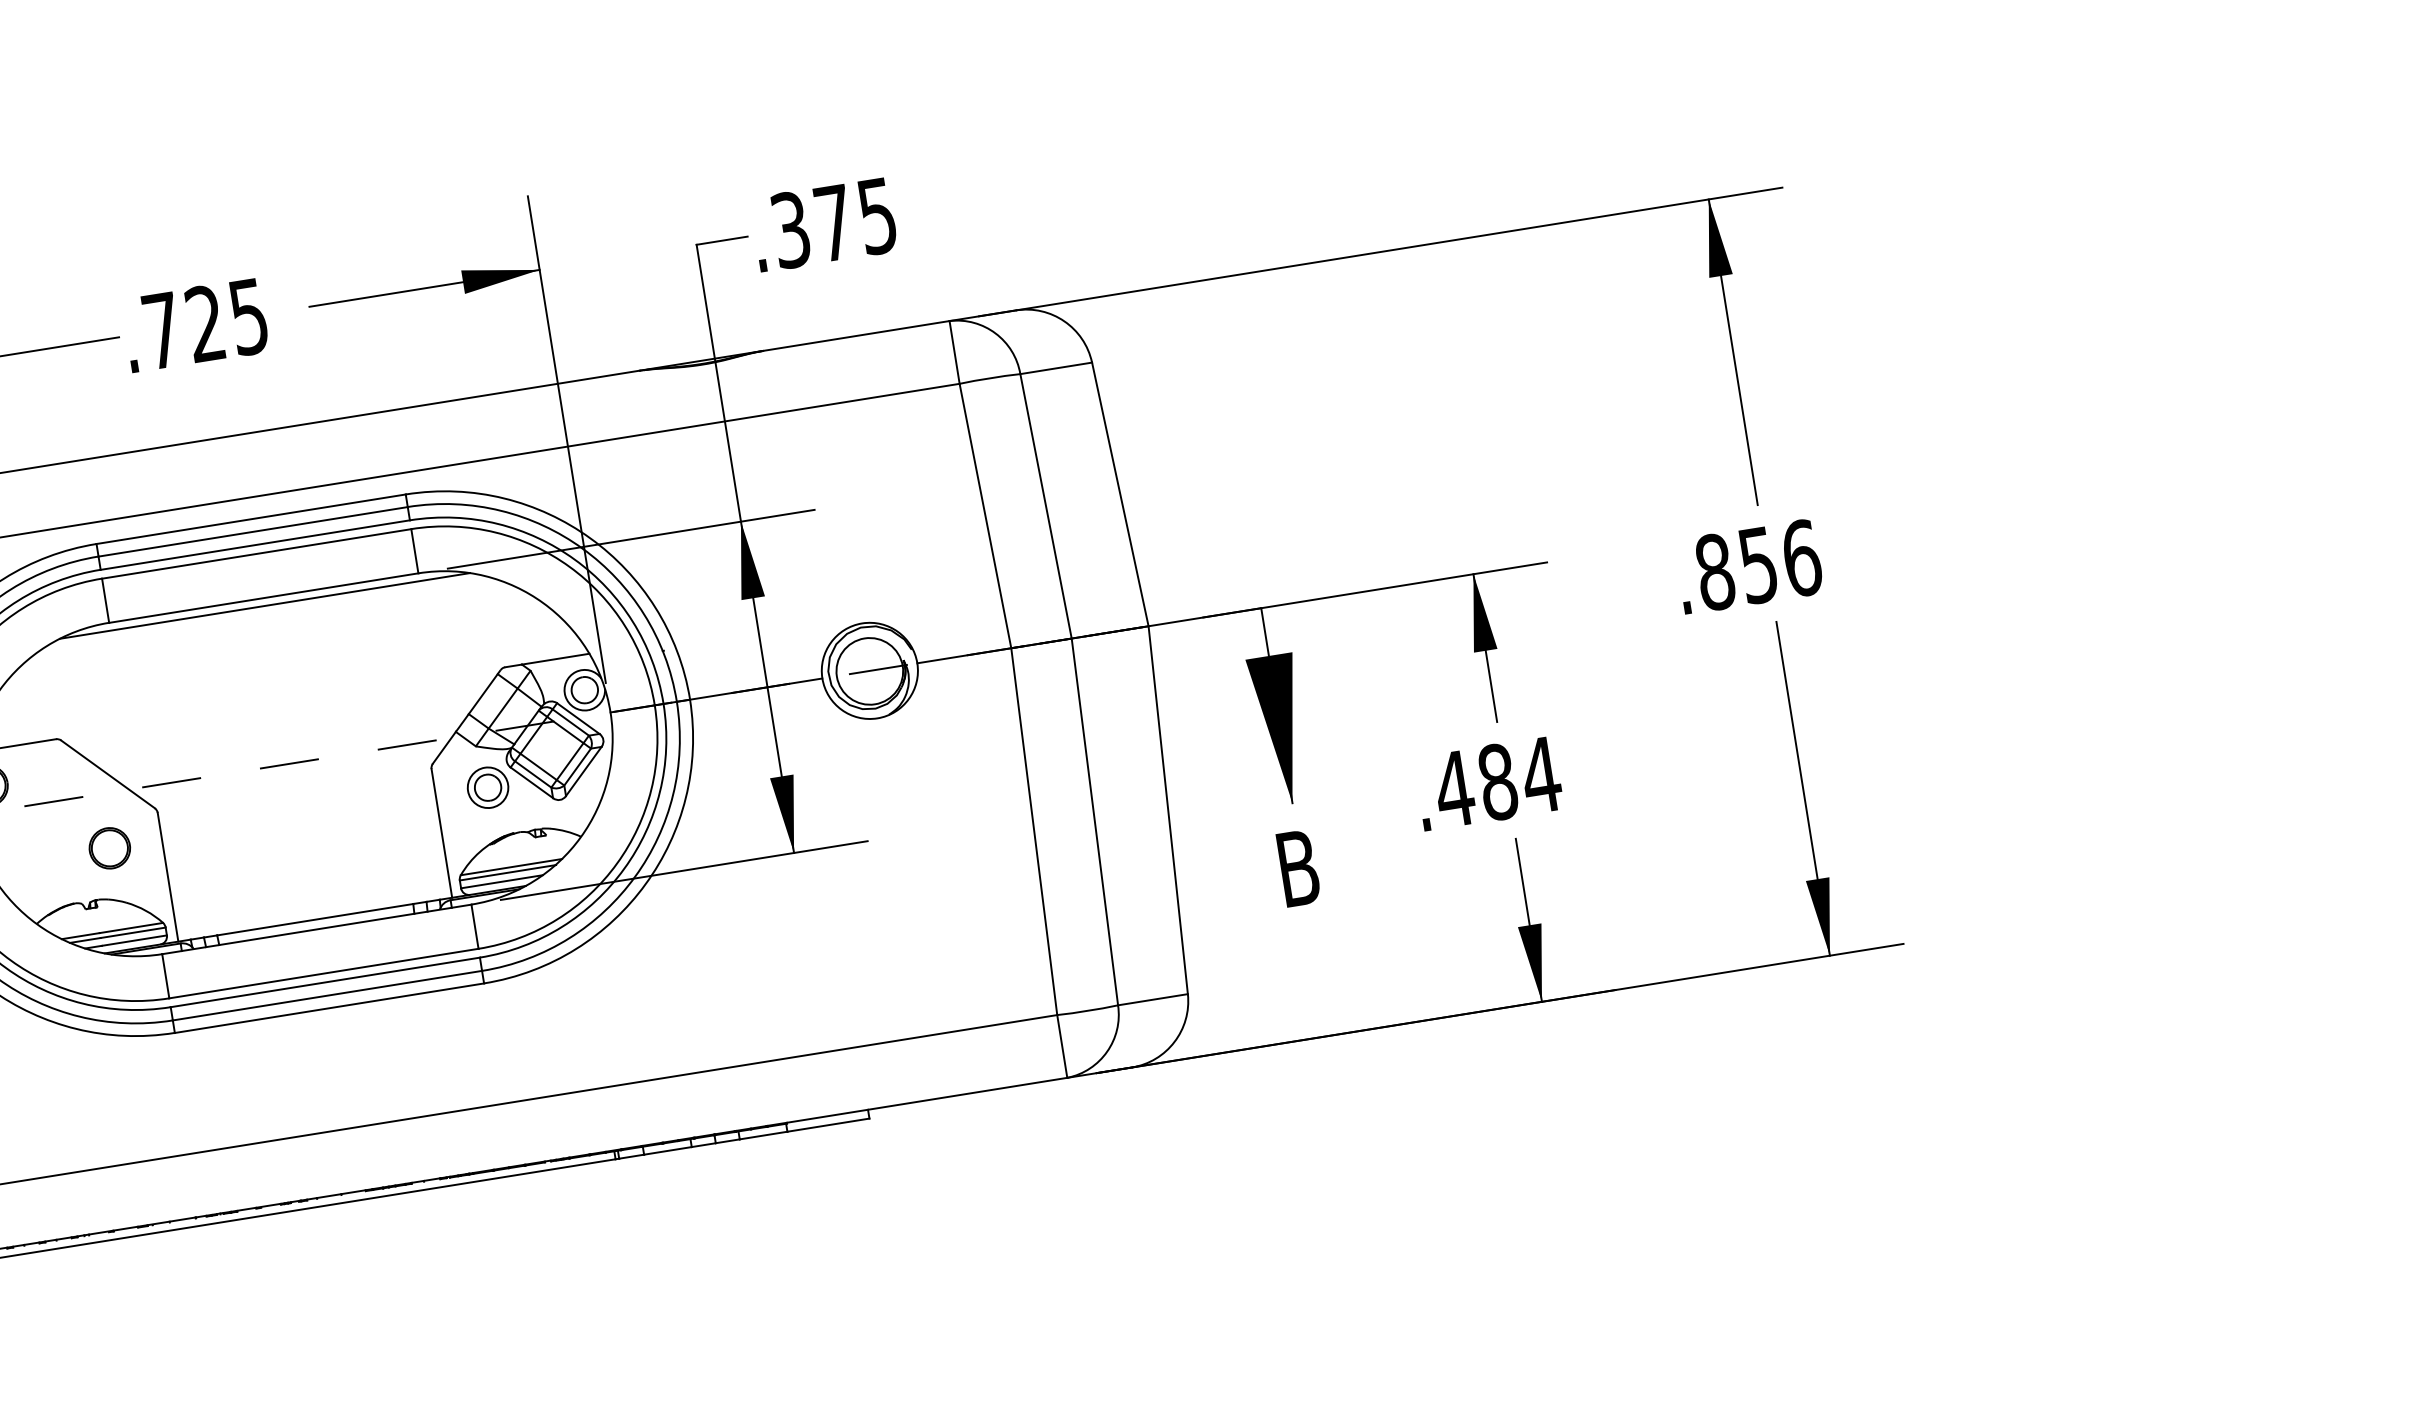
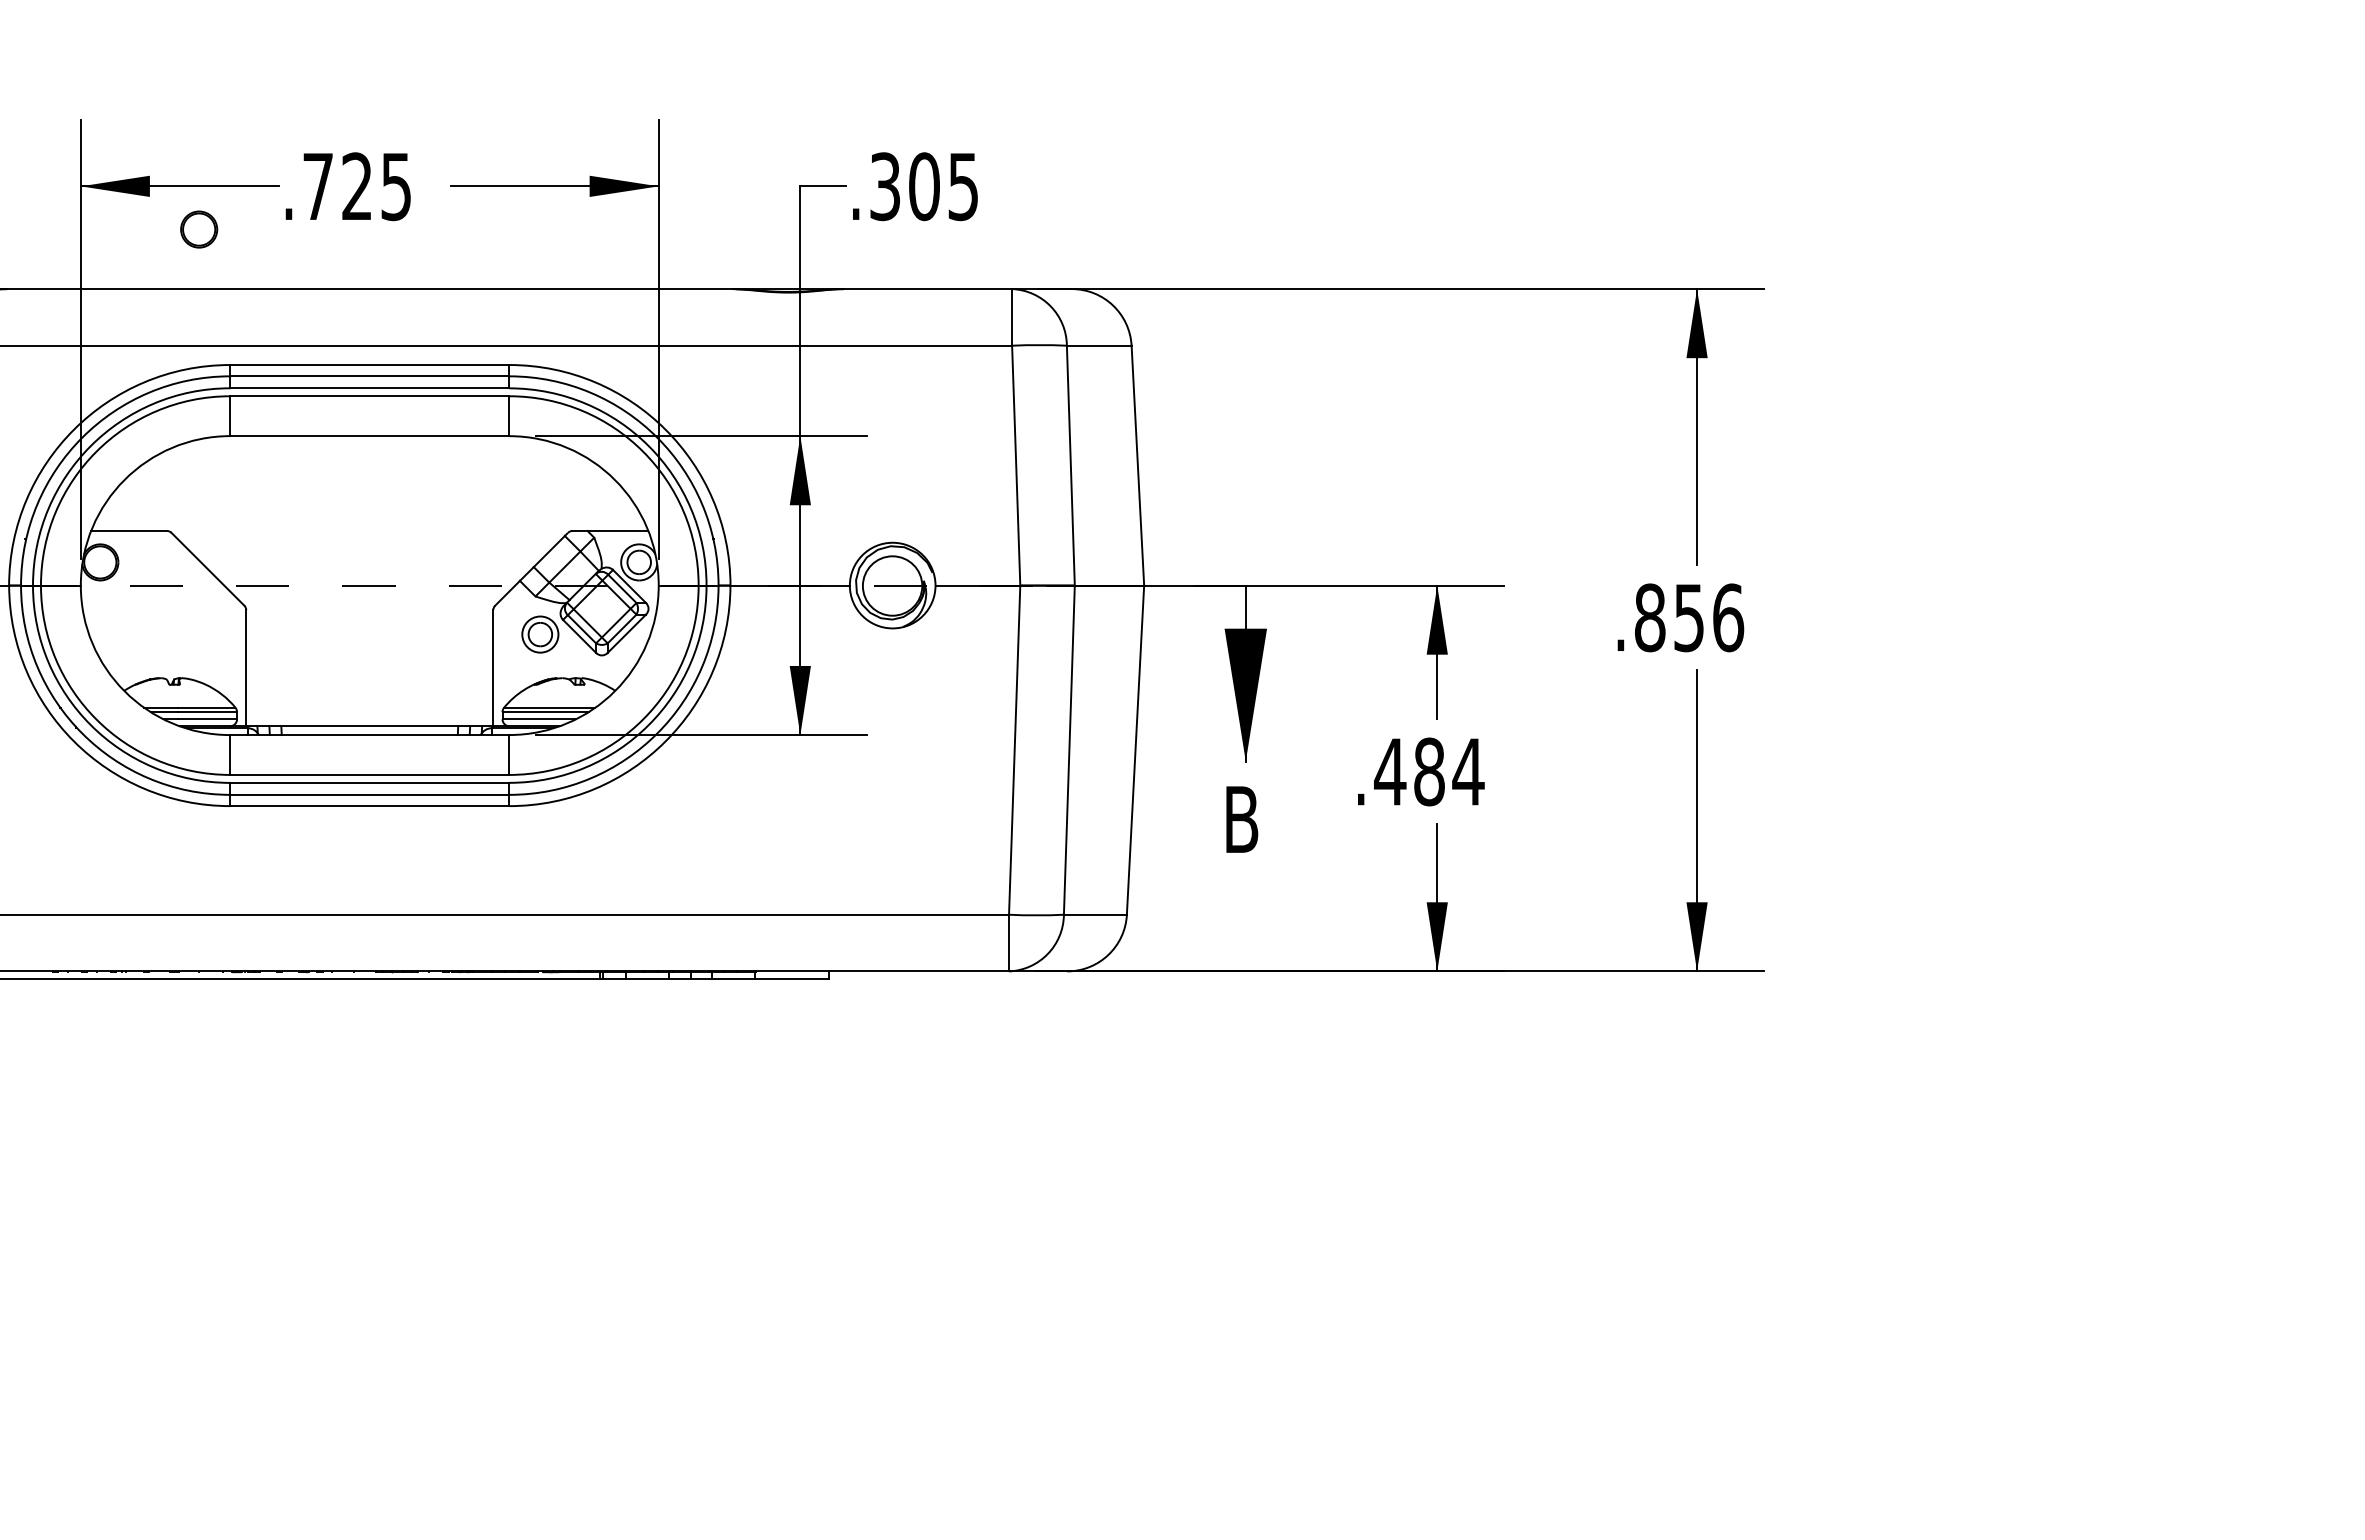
text: (834, 222) -> (924, 186), .375 -> .305
line: (264, 606) -> (369, 443), removed
part: (110, 848) -> (199, 229), moved

